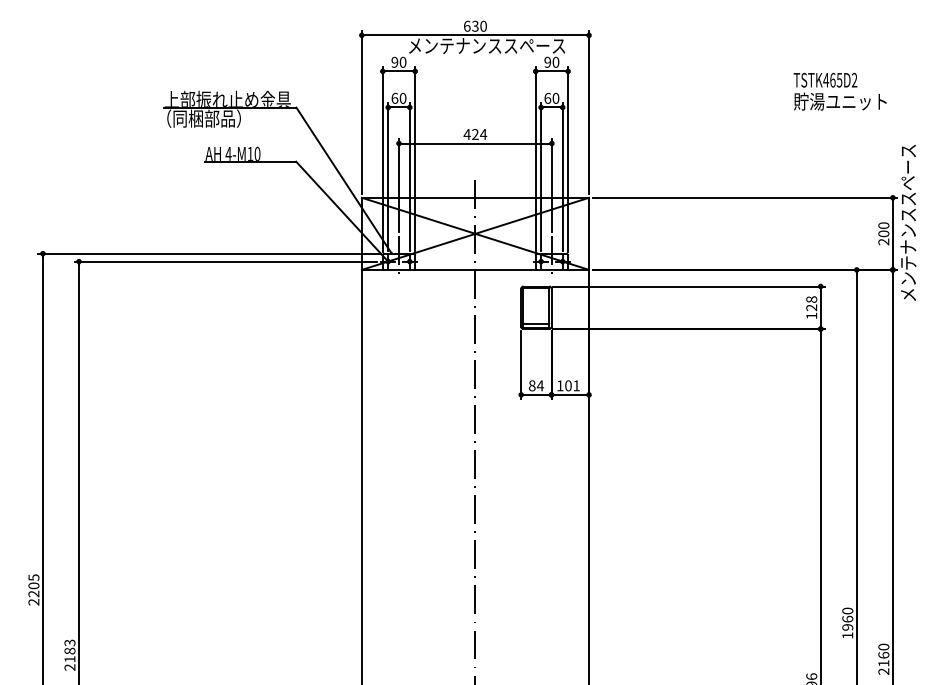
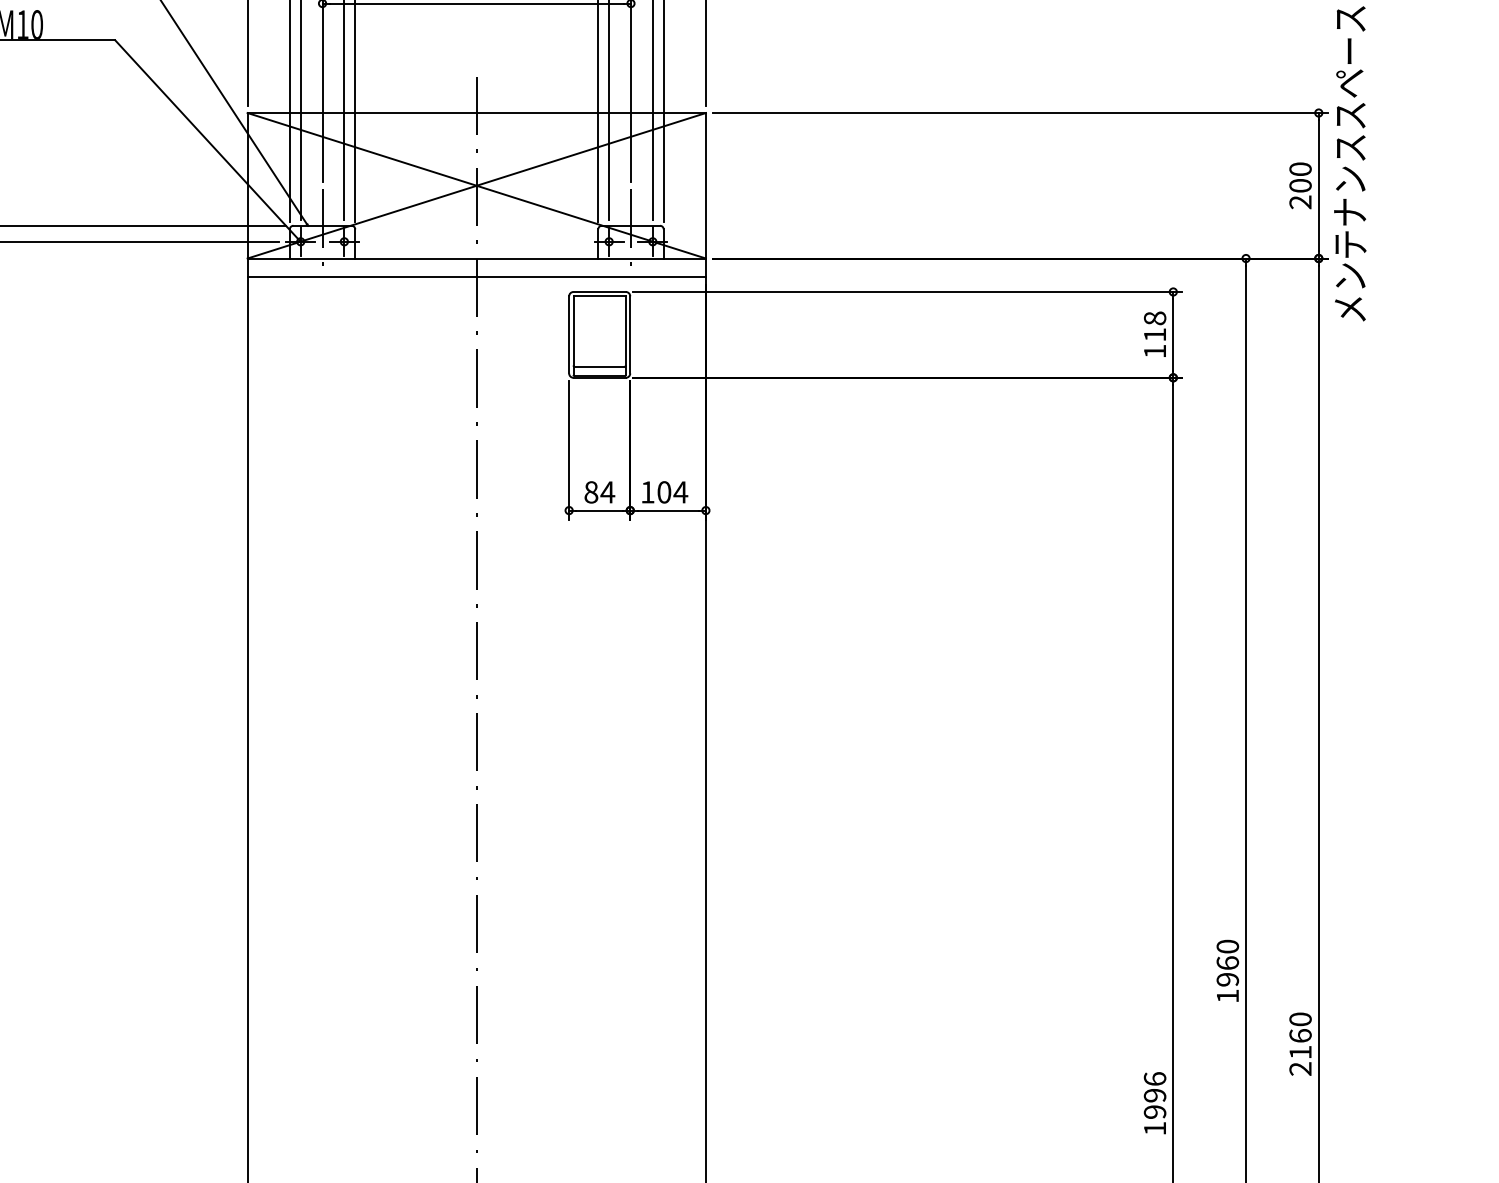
line: (475, 279) -> (476, 277), added
text: (811, 307) -> (1154, 334), 128 -> 118
text: (576, 385) -> (680, 491), 101 -> 104

